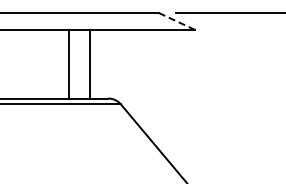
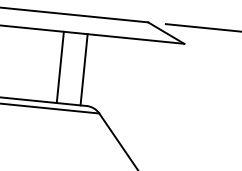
line: (177, 21) -> (166, 33), dashed -> solid
line: (69, 64) -> (60, 67), moved
line: (90, 64) -> (84, 70), moved

